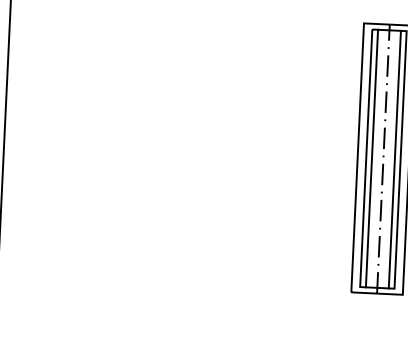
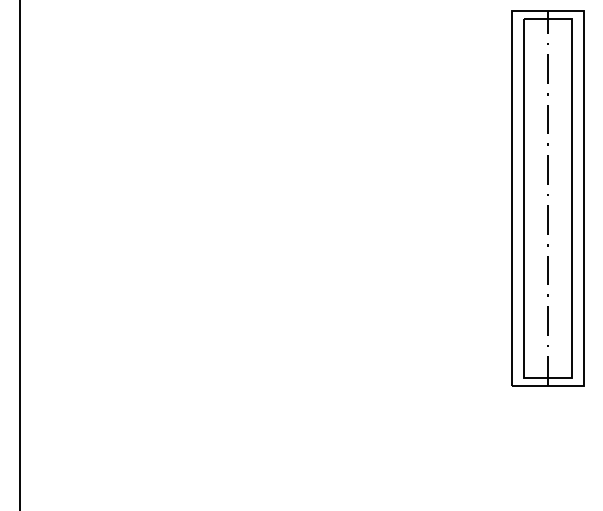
line: (372, 158) -> (532, 198), removed
line: (395, 159) -> (564, 198), removed

